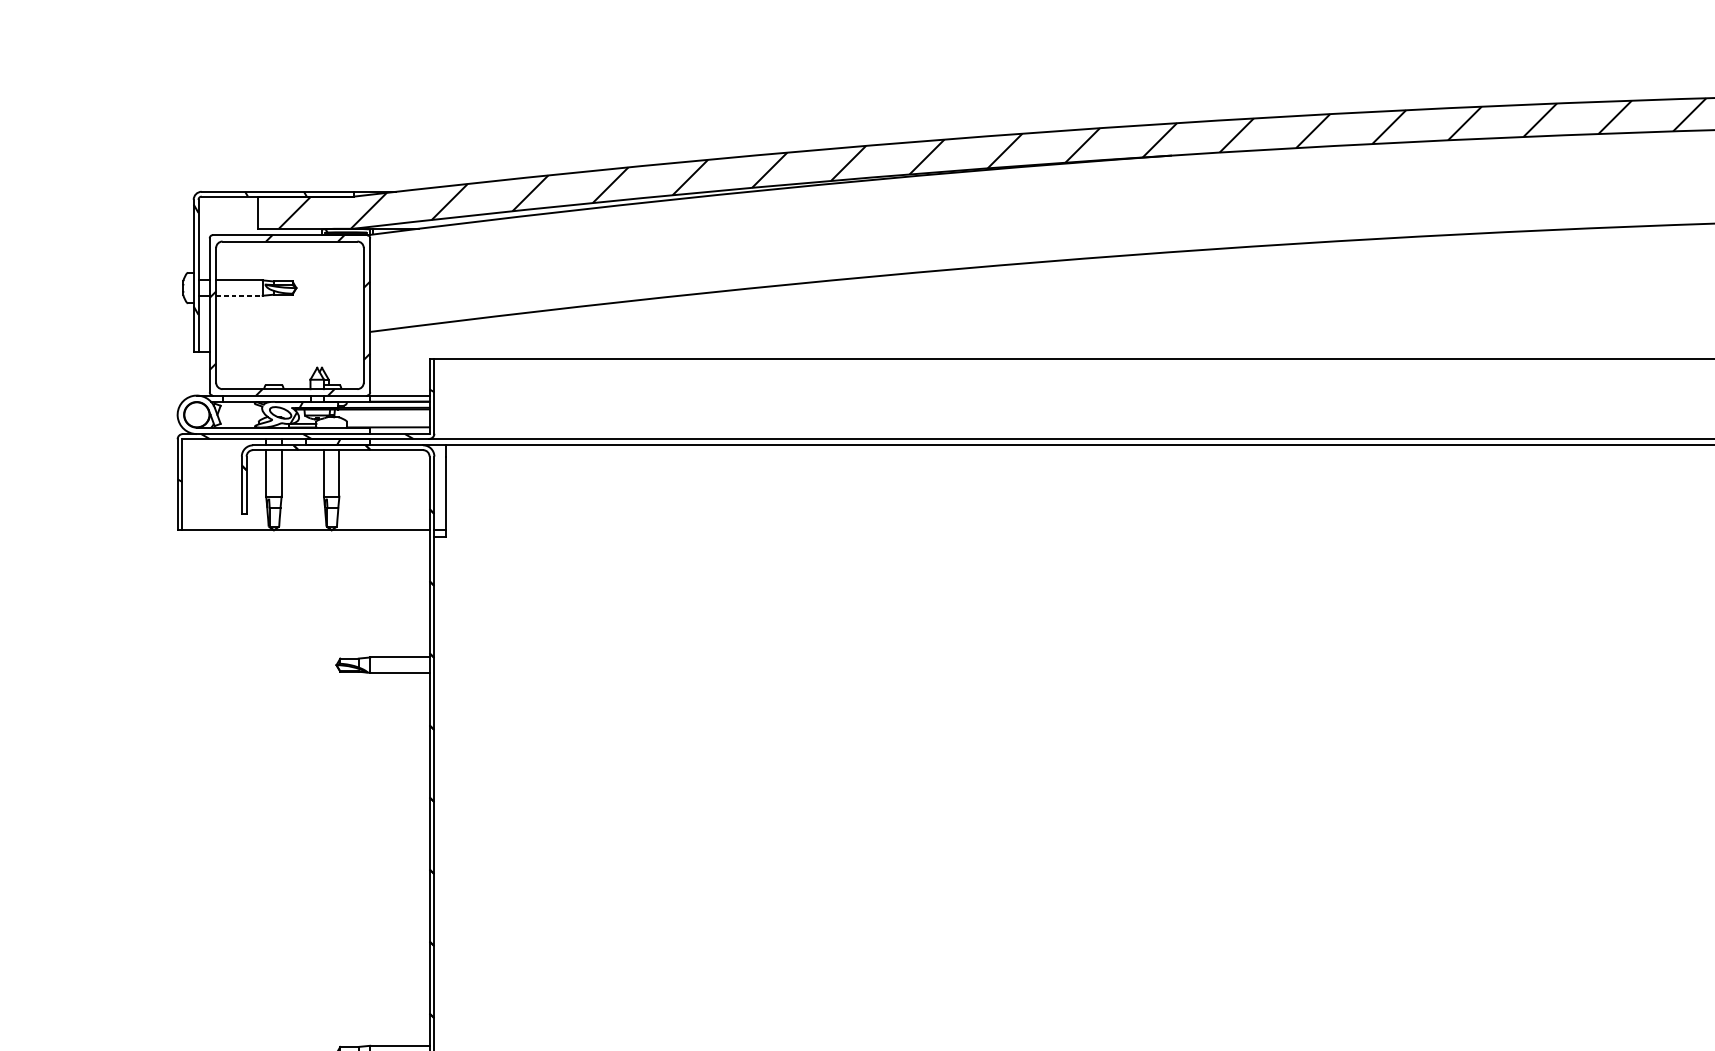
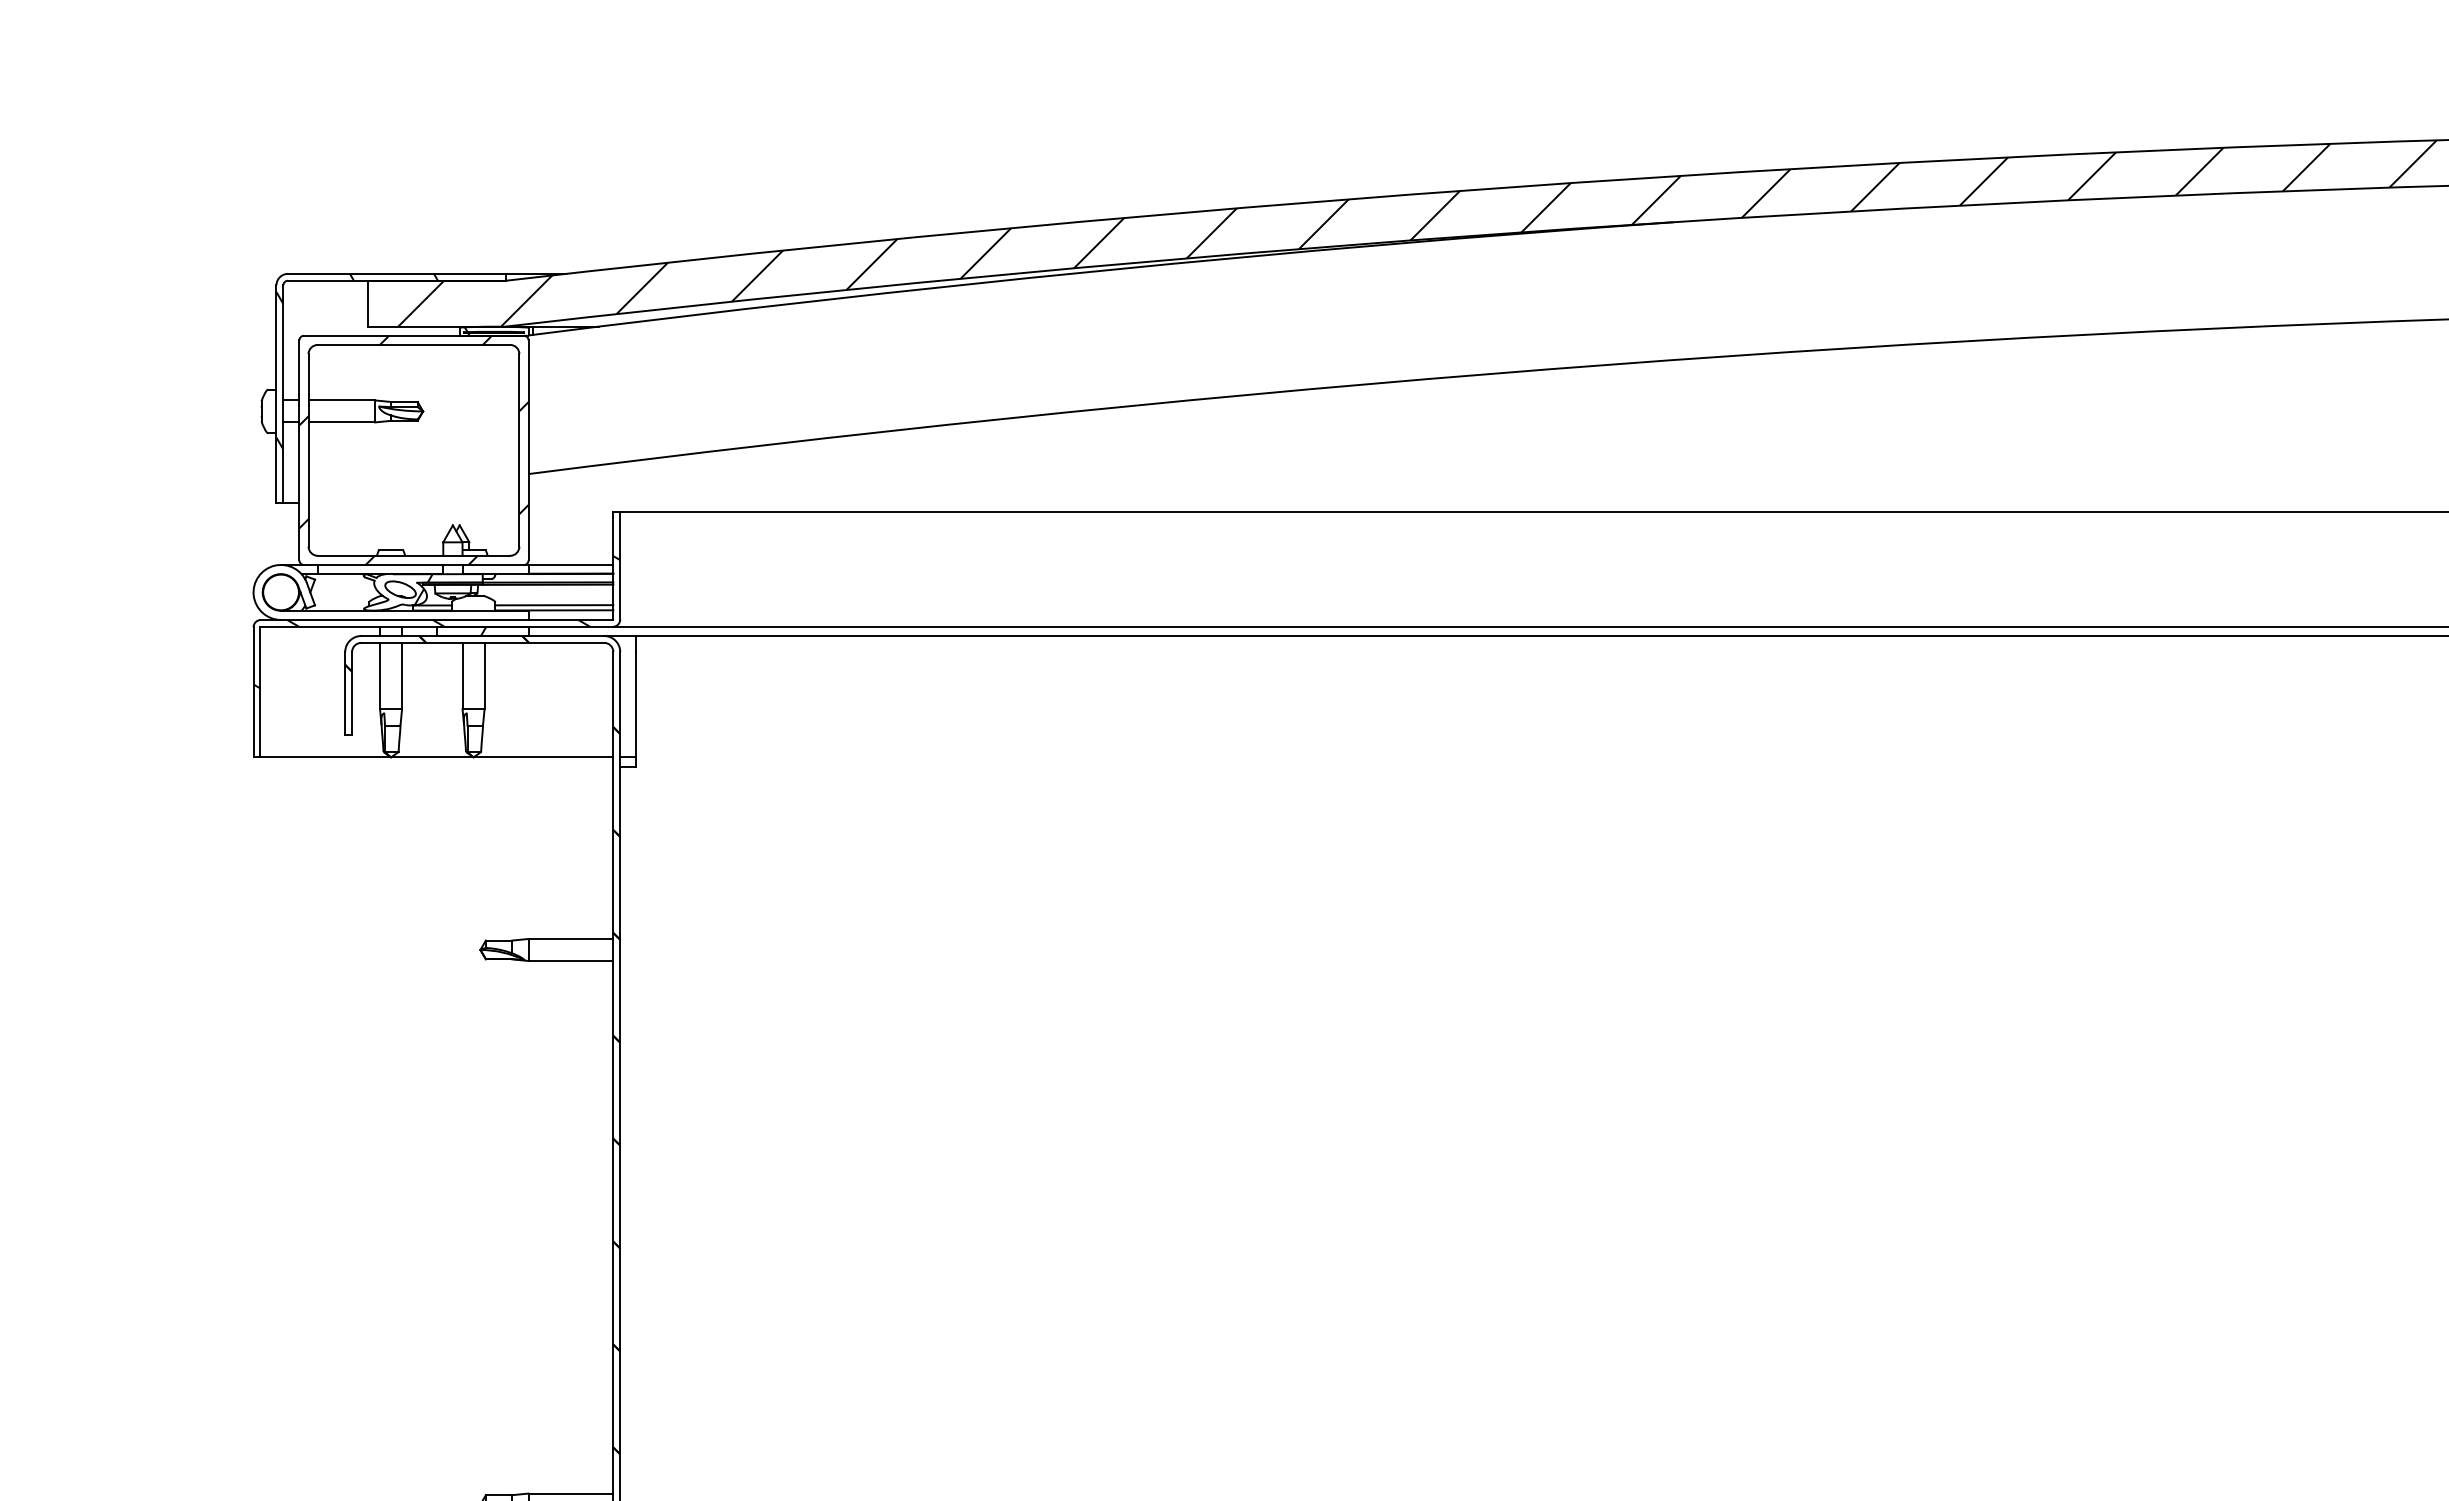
line: (239, 295) -> (342, 422), dashed -> solid
line: (388, 423) -> (554, 605), added

